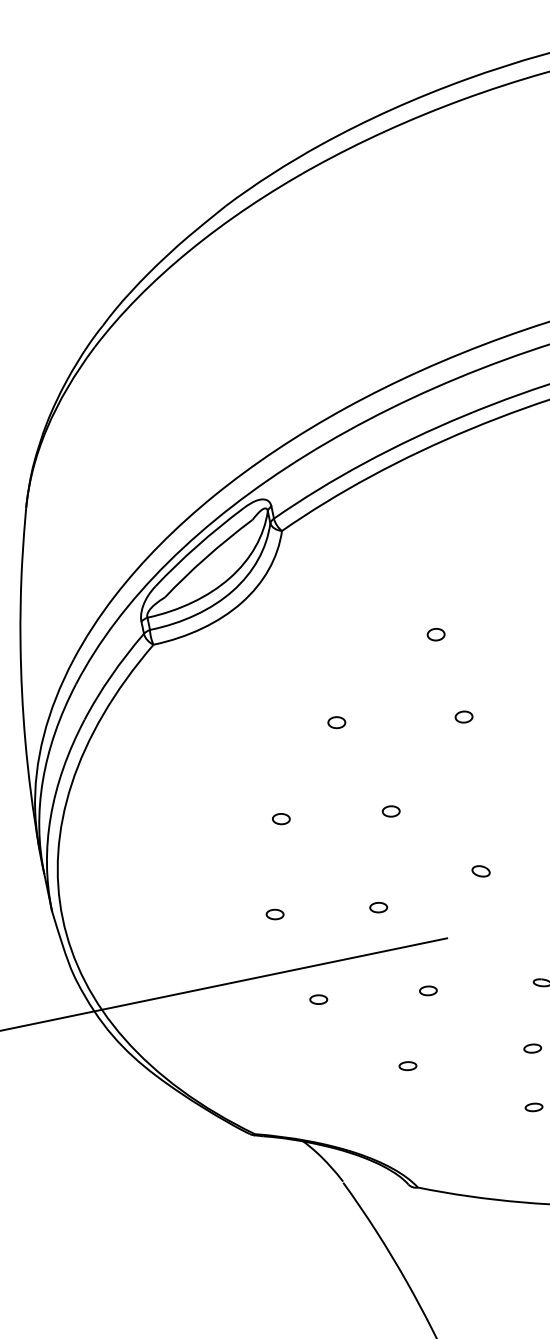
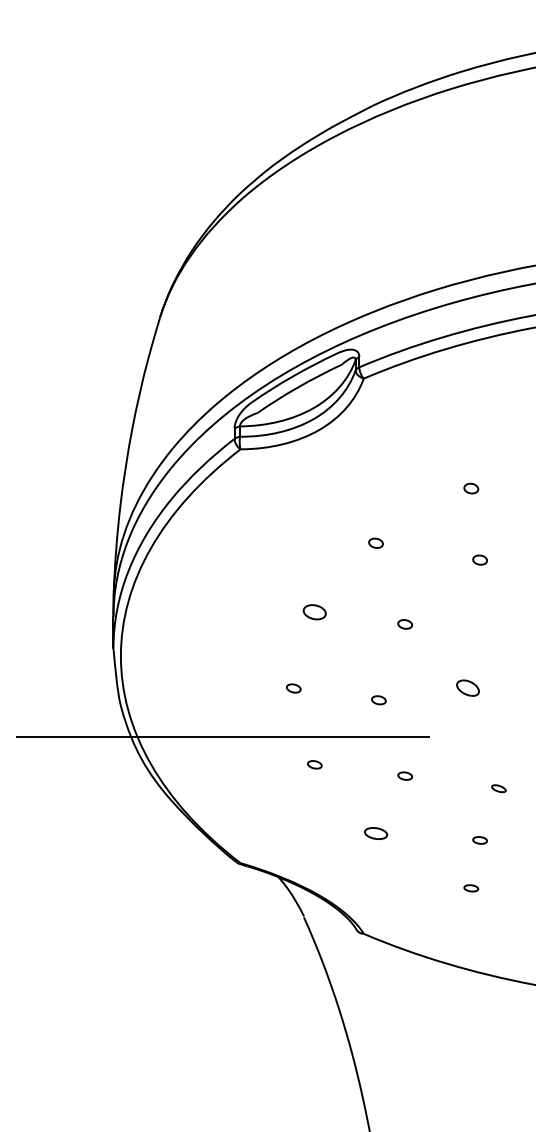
part: (280, 818) -> (314, 611), size x1.6
part: (480, 870) -> (467, 687), size x1.6
part: (407, 1066) -> (375, 833), size x1.6

